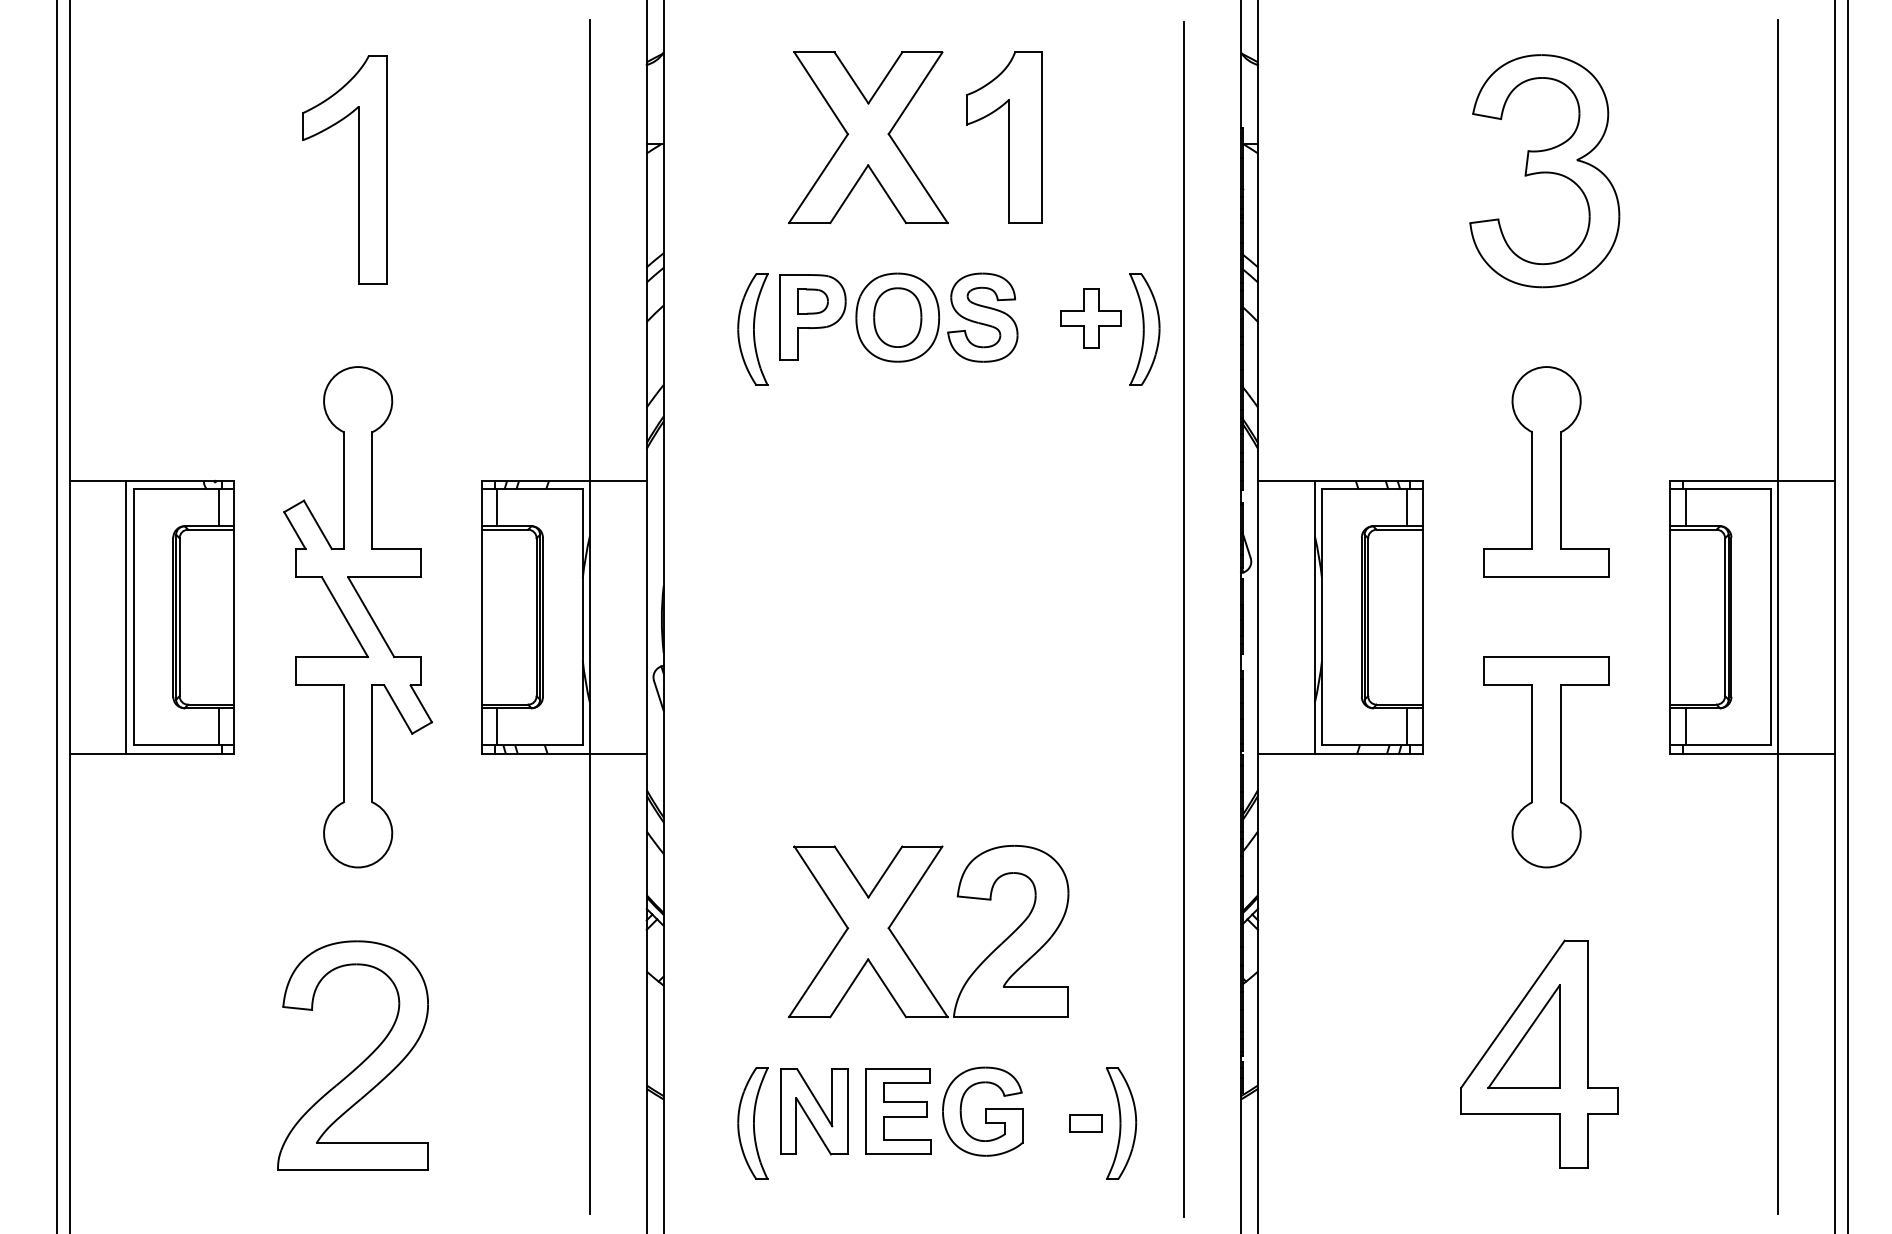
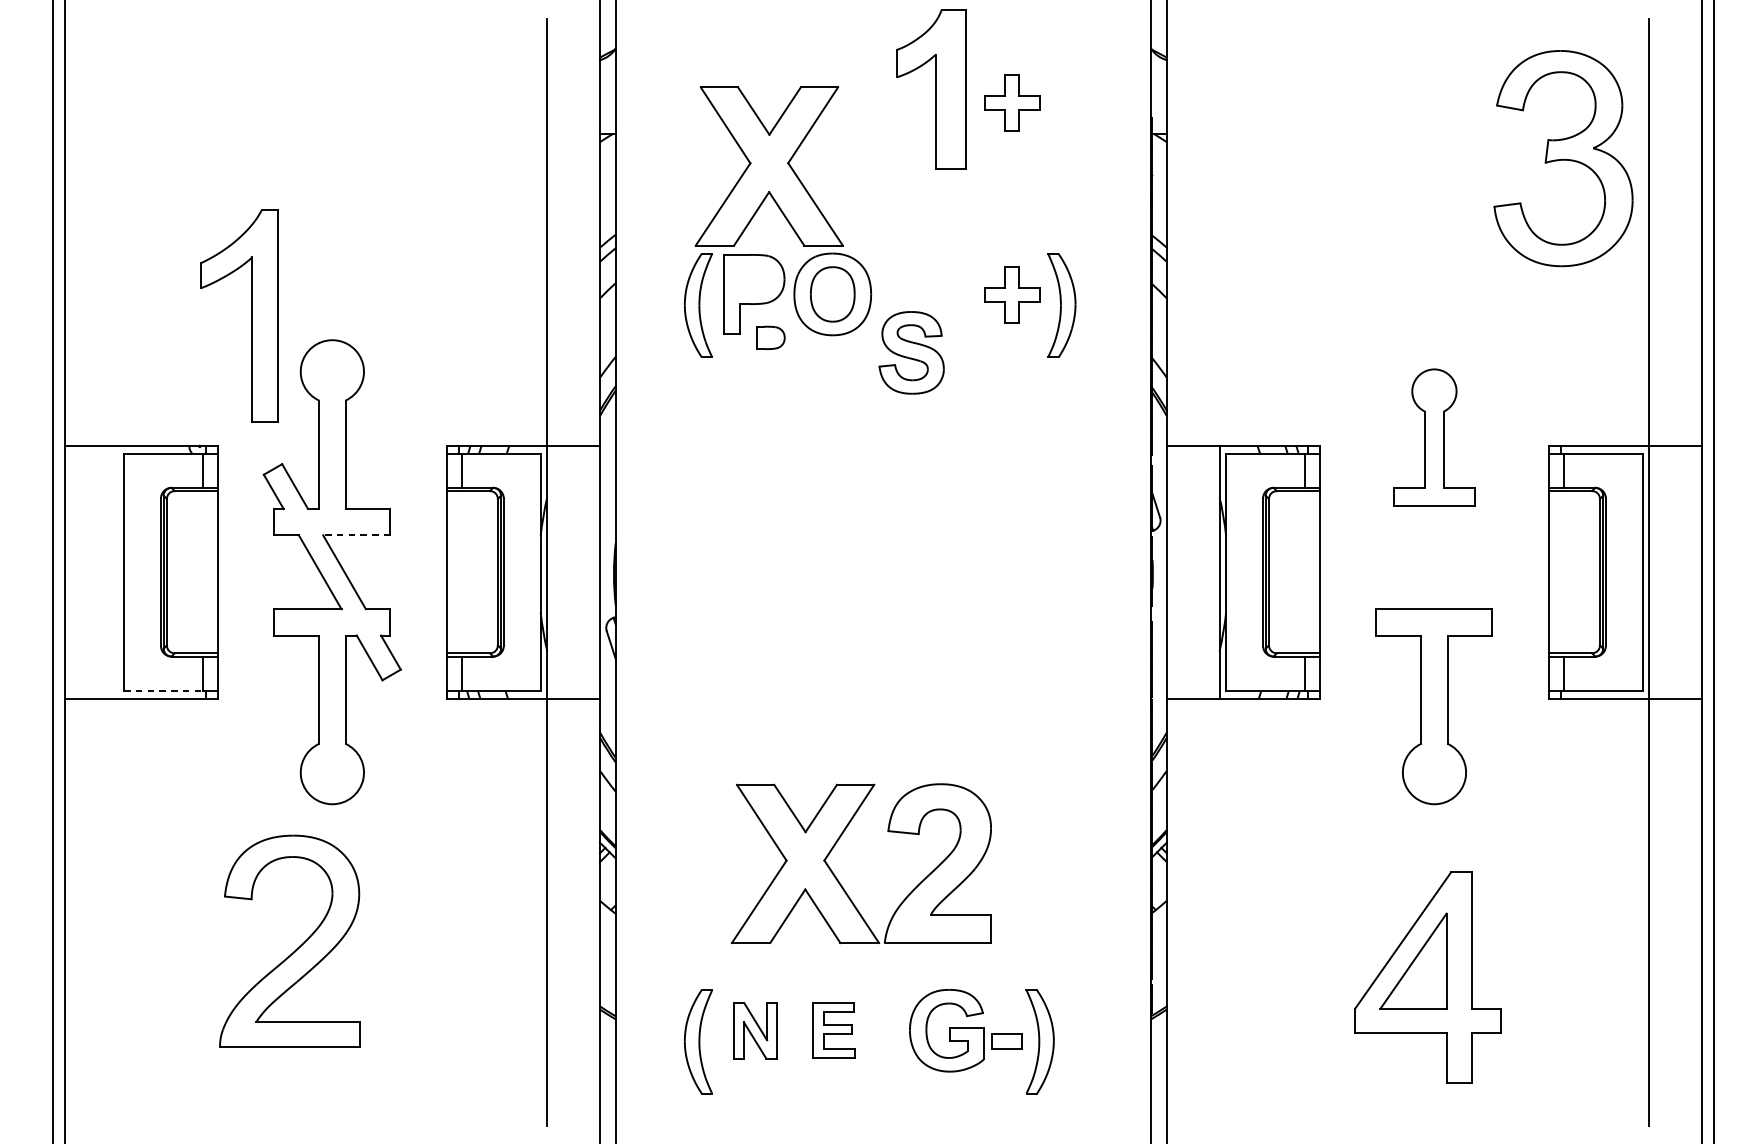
part: (1090, 111) -> (1011, 103), added
part: (868, 137) -> (769, 166), moved
part: (1004, 137) -> (931, 89), moved
part: (358, 169) -> (252, 315), moved
part: (1544, 171) -> (1563, 158), moved
part: (812, 301) -> (770, 337), moved
part: (982, 317) -> (911, 352), moved
part: (1546, 471) -> (1434, 437), size x0.7
line: (383, 577) -> (355, 535), solid -> dashed
line: (126, 616) -> (117, 571), removed
line: (1184, 619) -> (1098, 574), removed
line: (176, 745) -> (163, 691), solid -> dashed
part: (360, 1063) -> (296, 948), moved
part: (814, 1111) -> (755, 1030), size x0.7
part: (898, 1111) -> (833, 1030), size x0.7
part: (982, 1111) -> (946, 1030), moved

